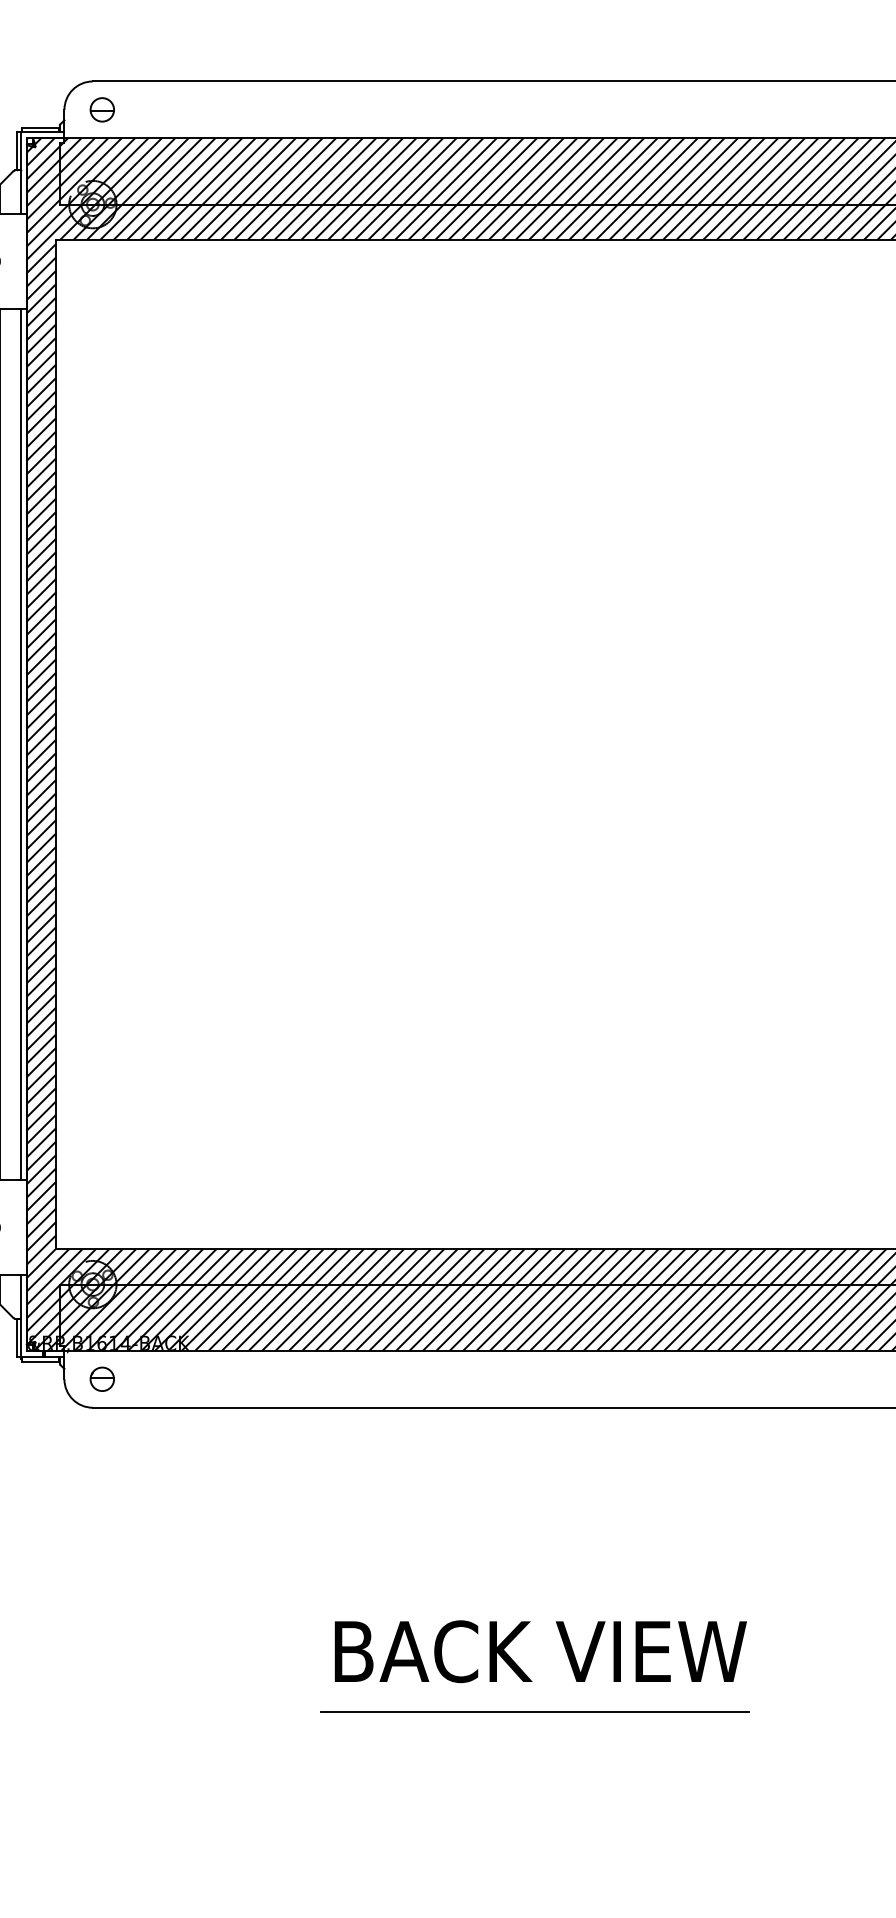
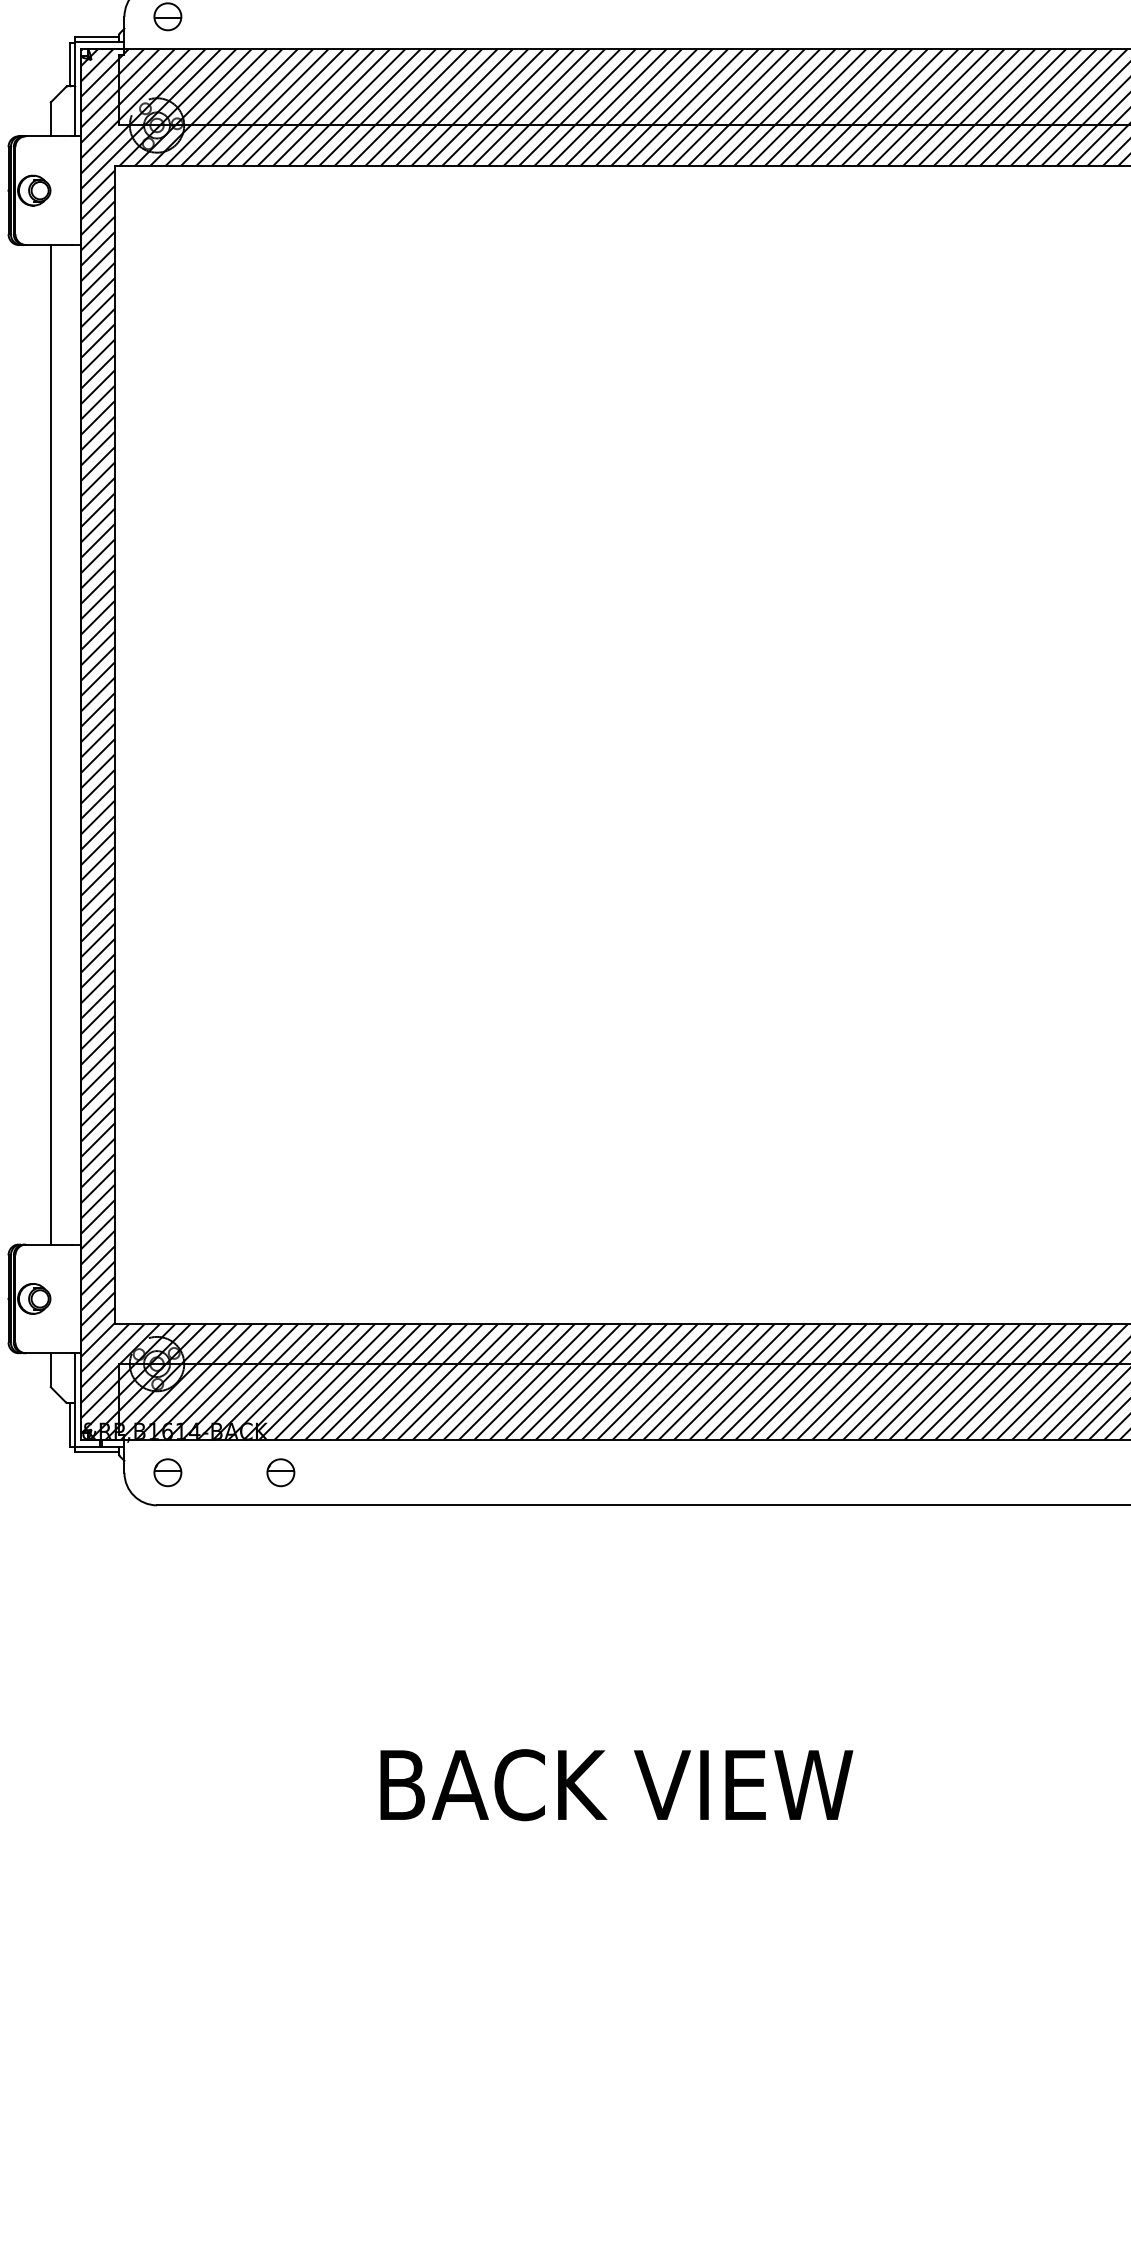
line: (20, 744) -> (74, 744), removed
part: (200, 1379) -> (280, 1472), added
text: (540, 1652) -> (616, 1785), moved
line: (534, 1711) -> (663, 1853), removed

